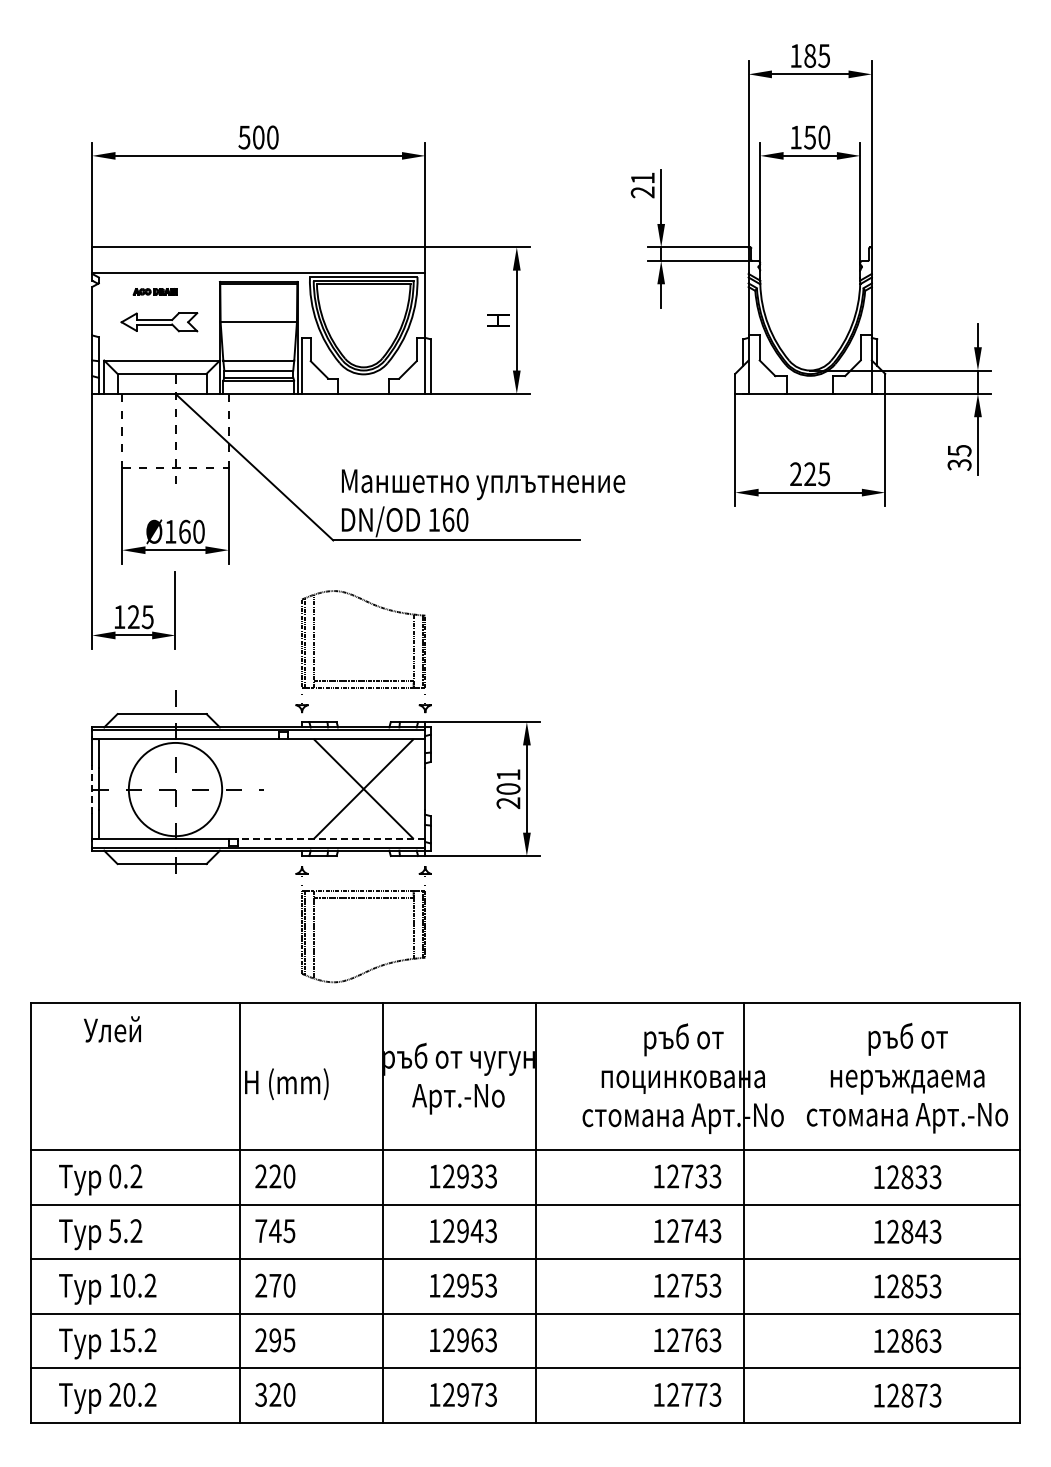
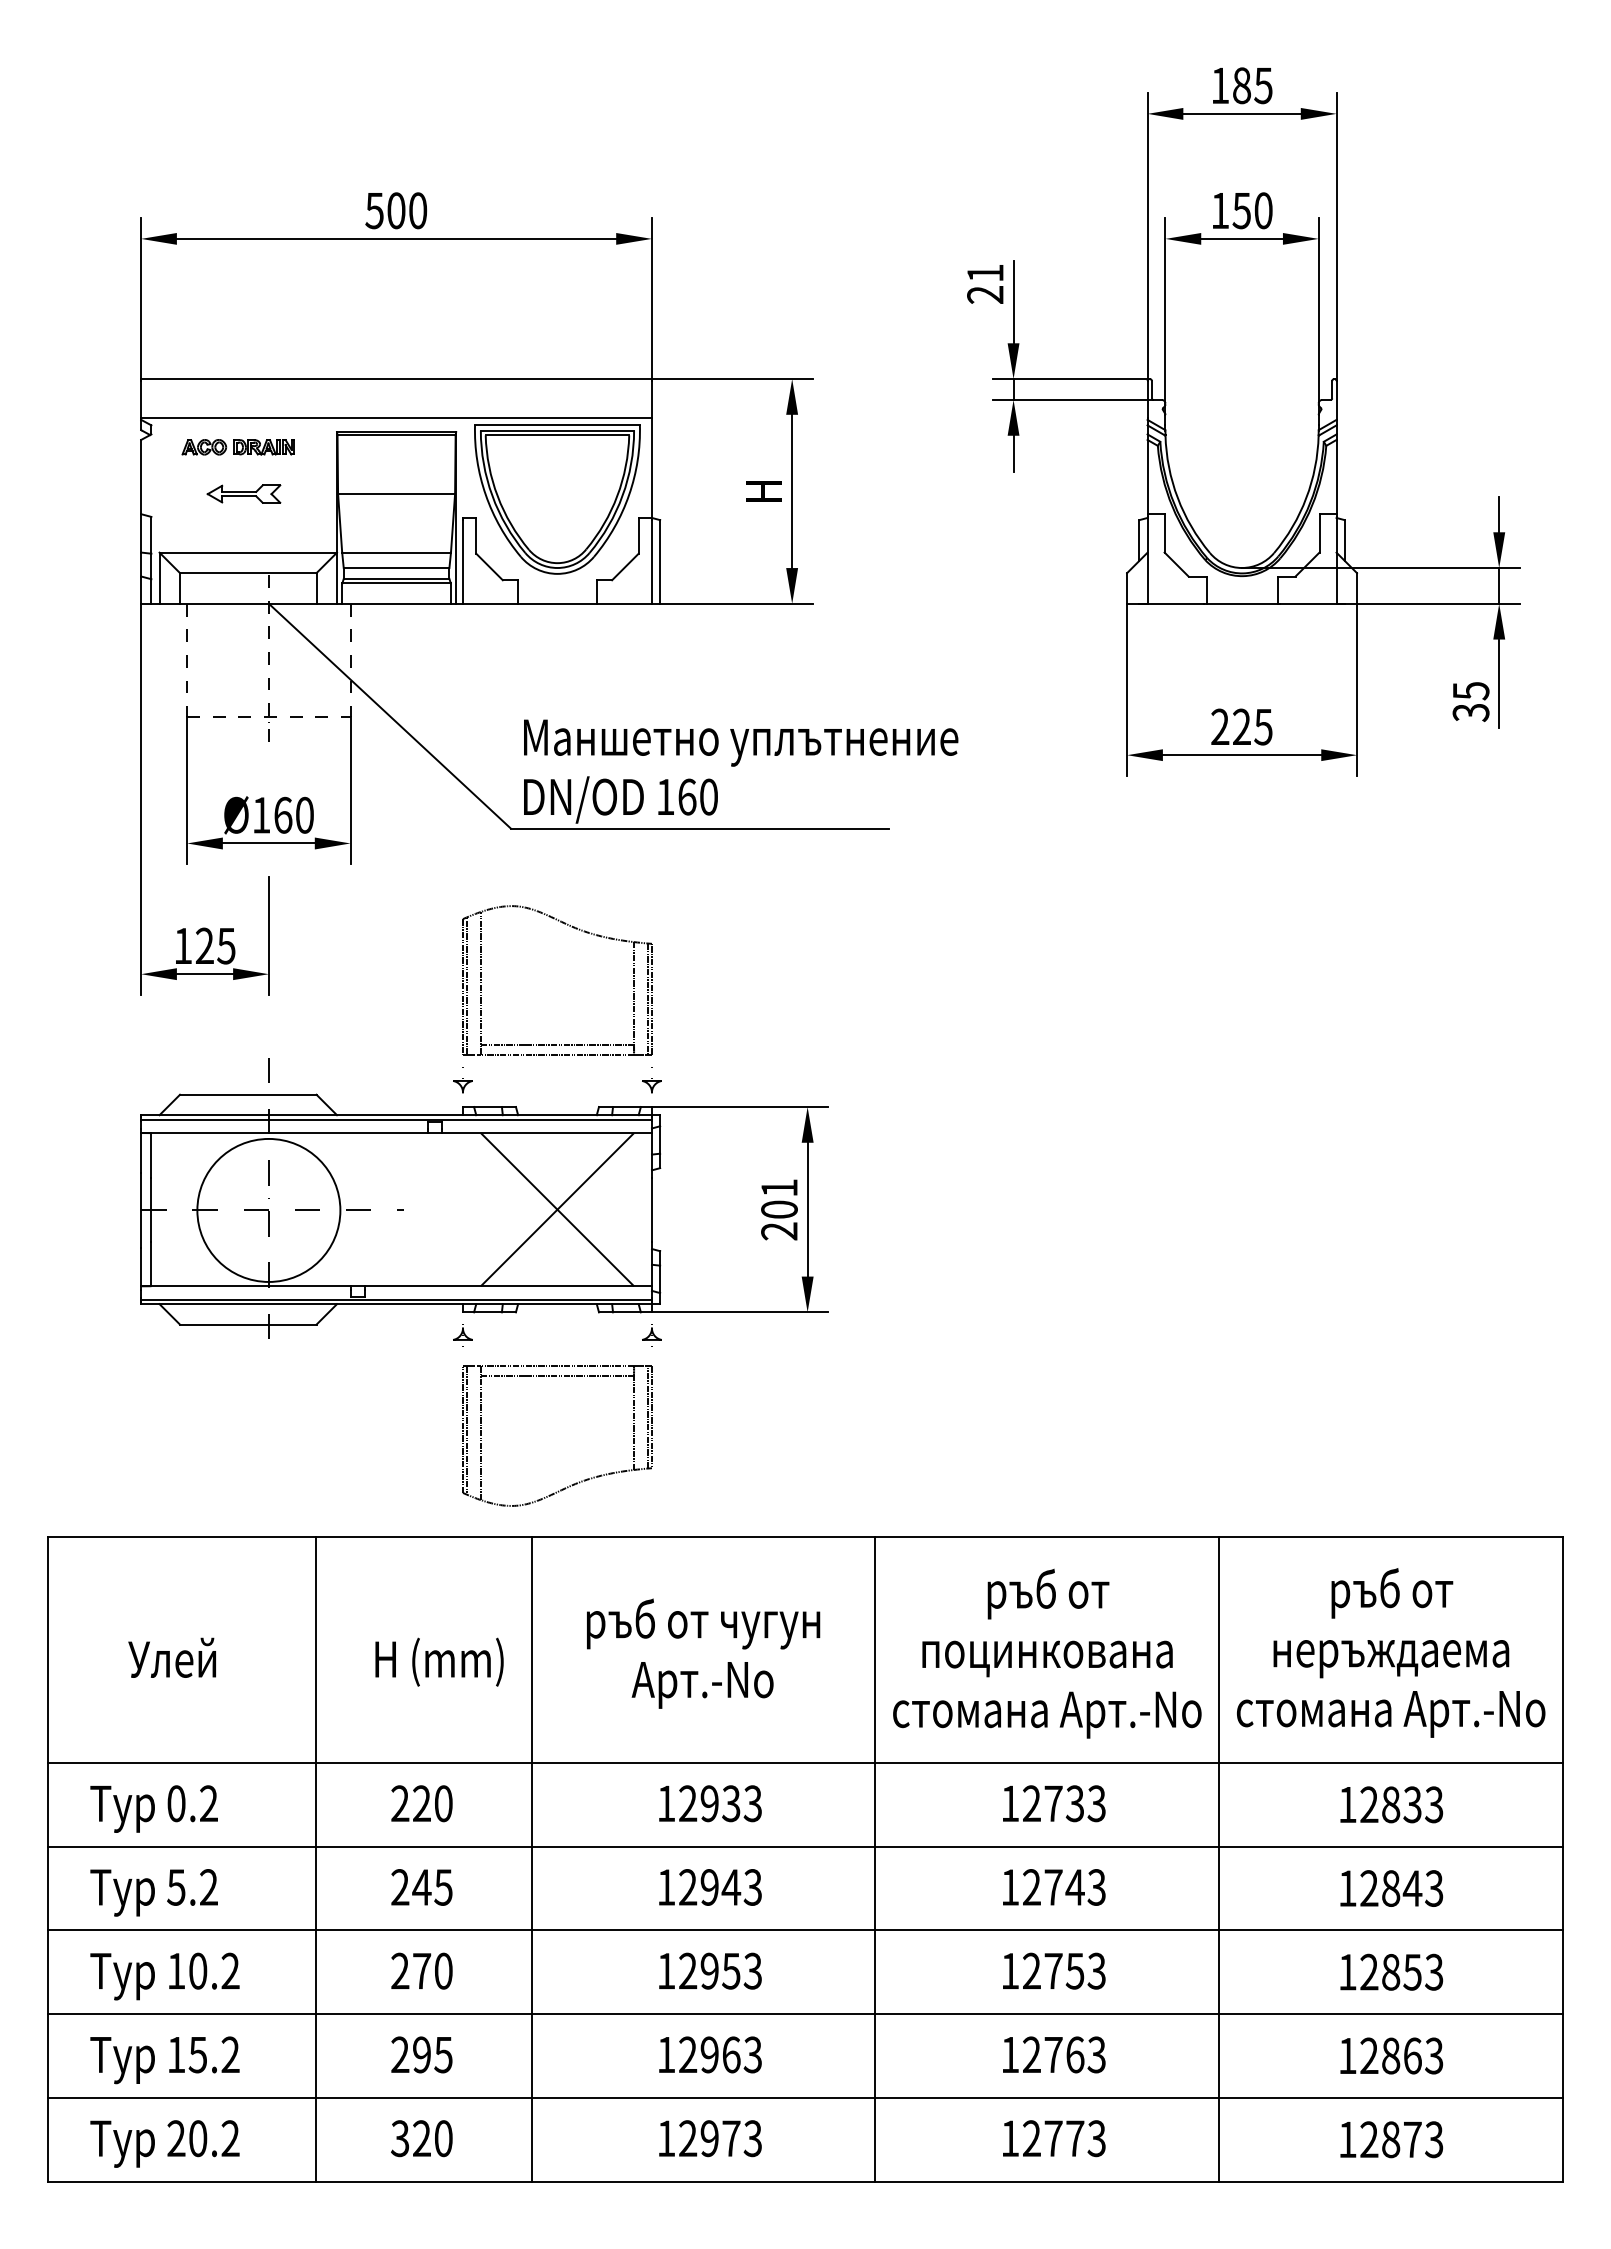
part: (155, 291) -> (238, 446), size x1.67
part: (158, 322) -> (242, 494), size x0.62
line: (92, 789) -> (141, 1210), dashed -> solid
line: (331, 839) -> (508, 1287), dashed -> solid
text: (112, 1029) -> (172, 1658), moved
line: (240, 1212) -> (316, 1858), moved
line: (382, 1212) -> (531, 1858), moved
line: (536, 1212) -> (876, 1858), moved
line: (744, 1212) -> (1219, 1858), moved
text: (261, 1230) -> (400, 1886), 745 -> 245

